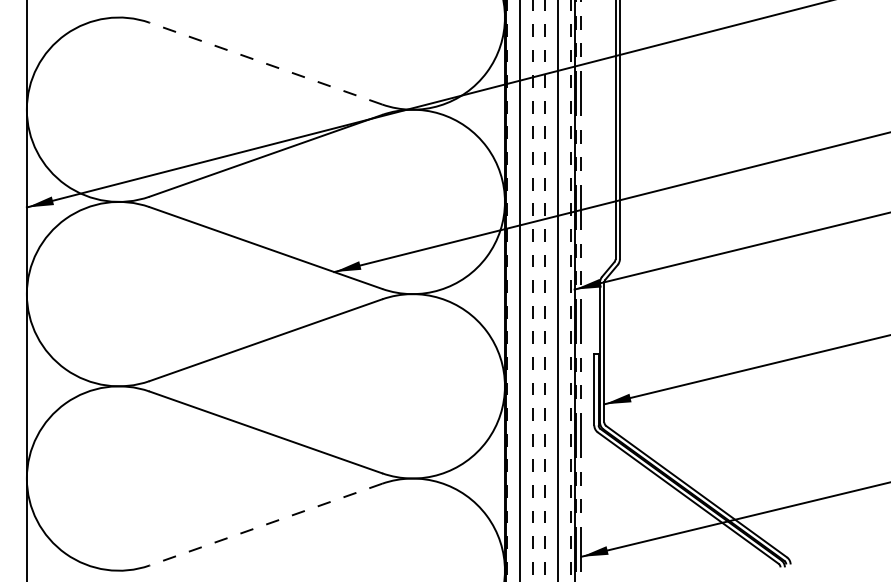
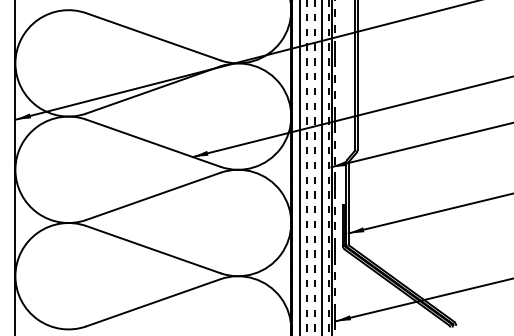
line: (264, 63) -> (152, 36), dashed -> solid
line: (264, 524) -> (152, 302), dashed -> solid

